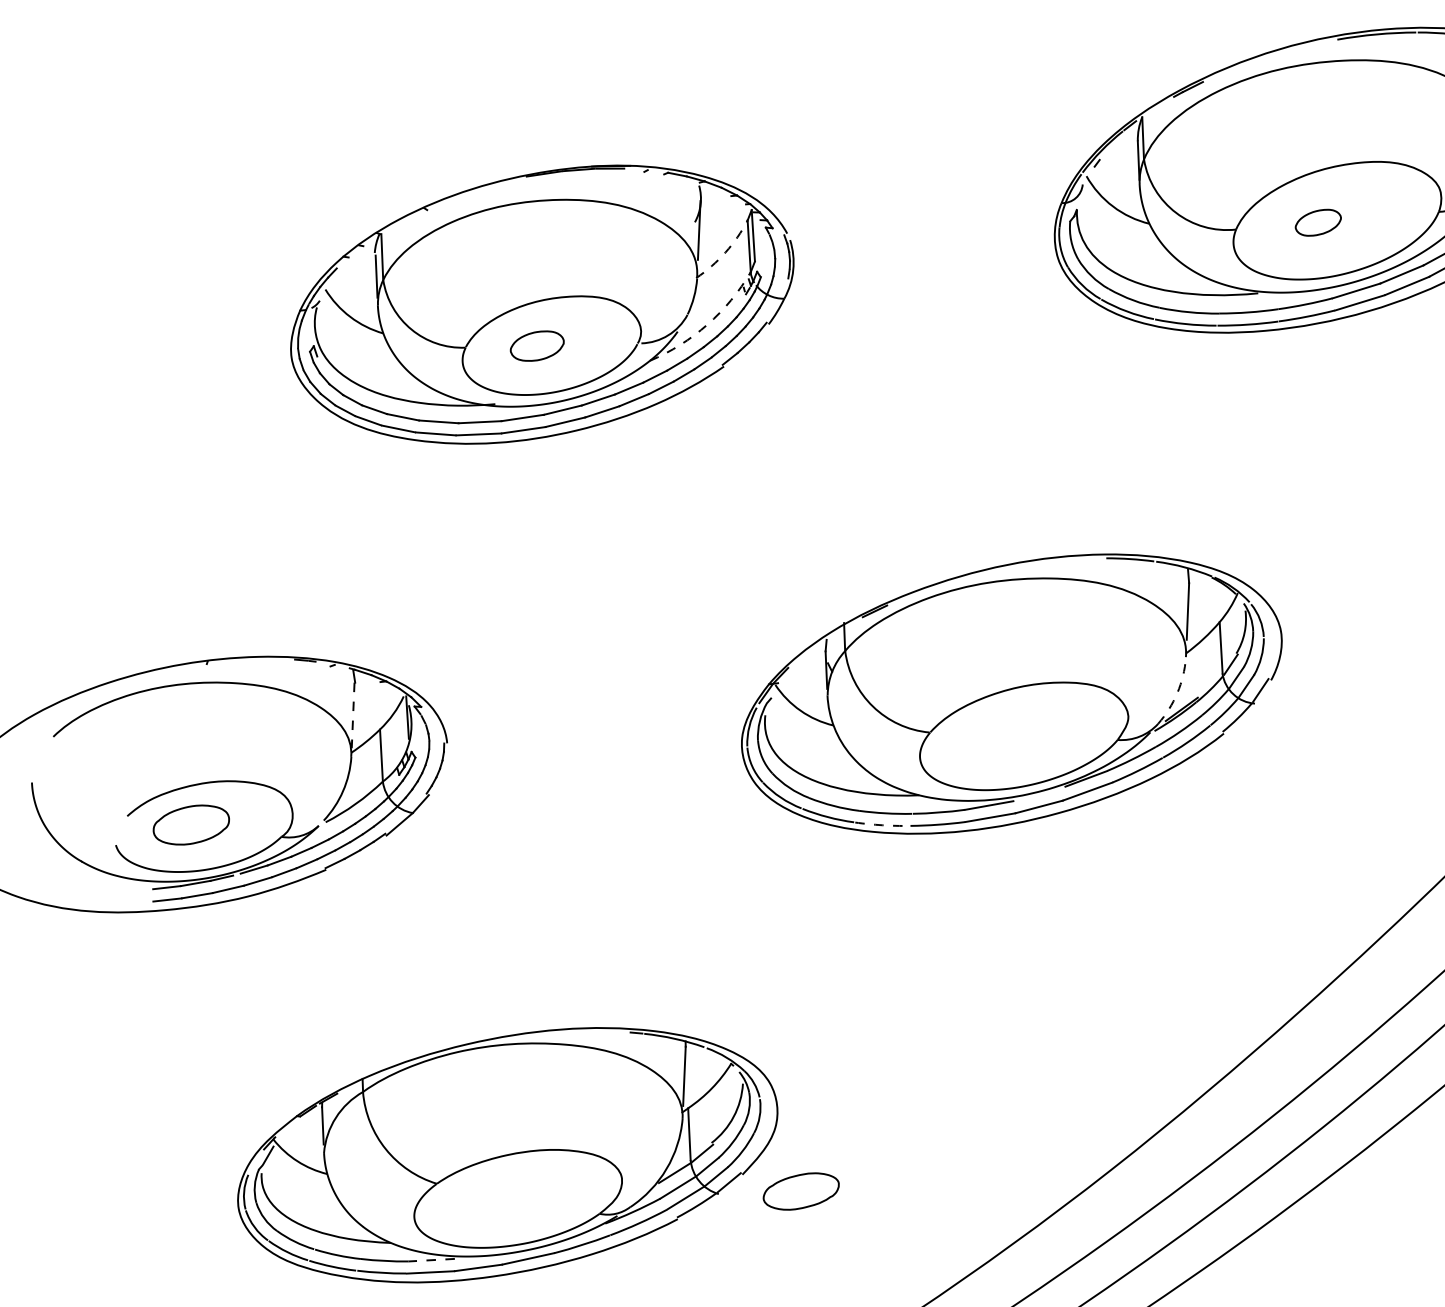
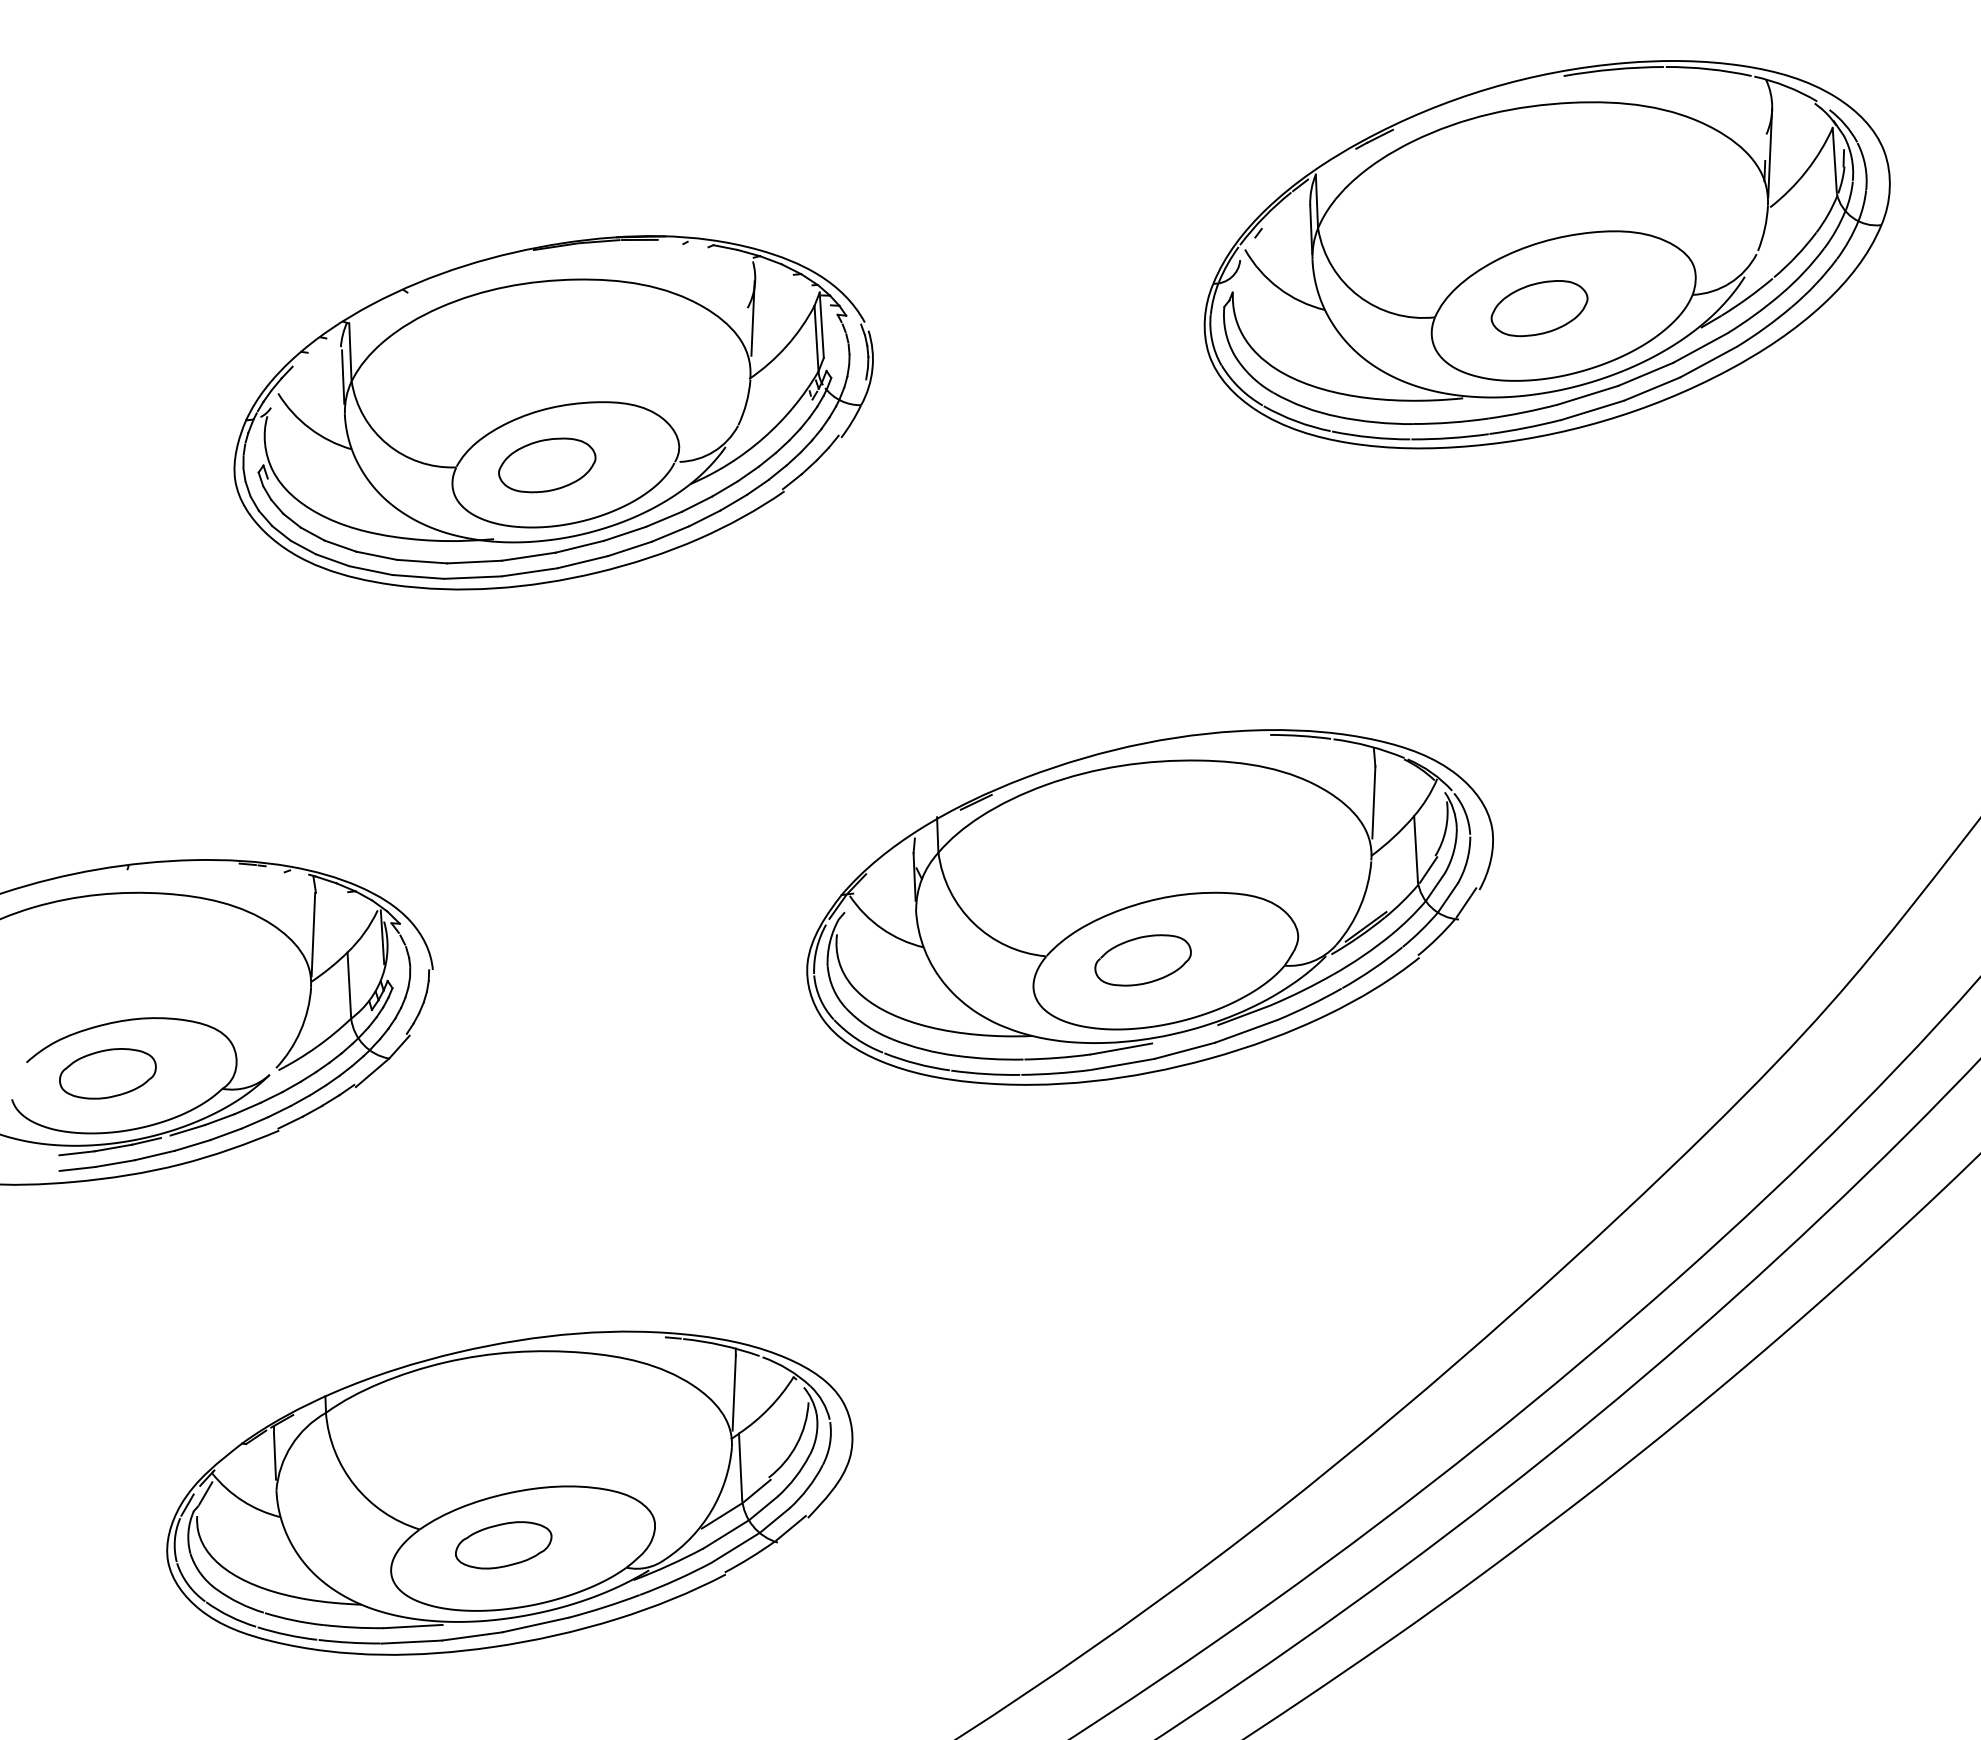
part: (1318, 222) -> (1539, 308), size x1.67
arc: (725, 252) -> (786, 346), dashed -> solid
arc: (707, 324) -> (763, 438), dashed -> solid
part: (537, 346) -> (547, 465), size x1.43
arc: (1177, 693) -> (1360, 906), dashed -> solid
line: (353, 715) -> (313, 934), dashed -> solid
curve: (999, 720) -> (1134, 940), added
arc: (882, 825) -> (985, 1074), dashed -> solid
line: (254, 1164) -> (187, 1504), added
part: (801, 1191) -> (503, 1545), moved
line: (431, 1260) -> (413, 1626), dashed -> solid

